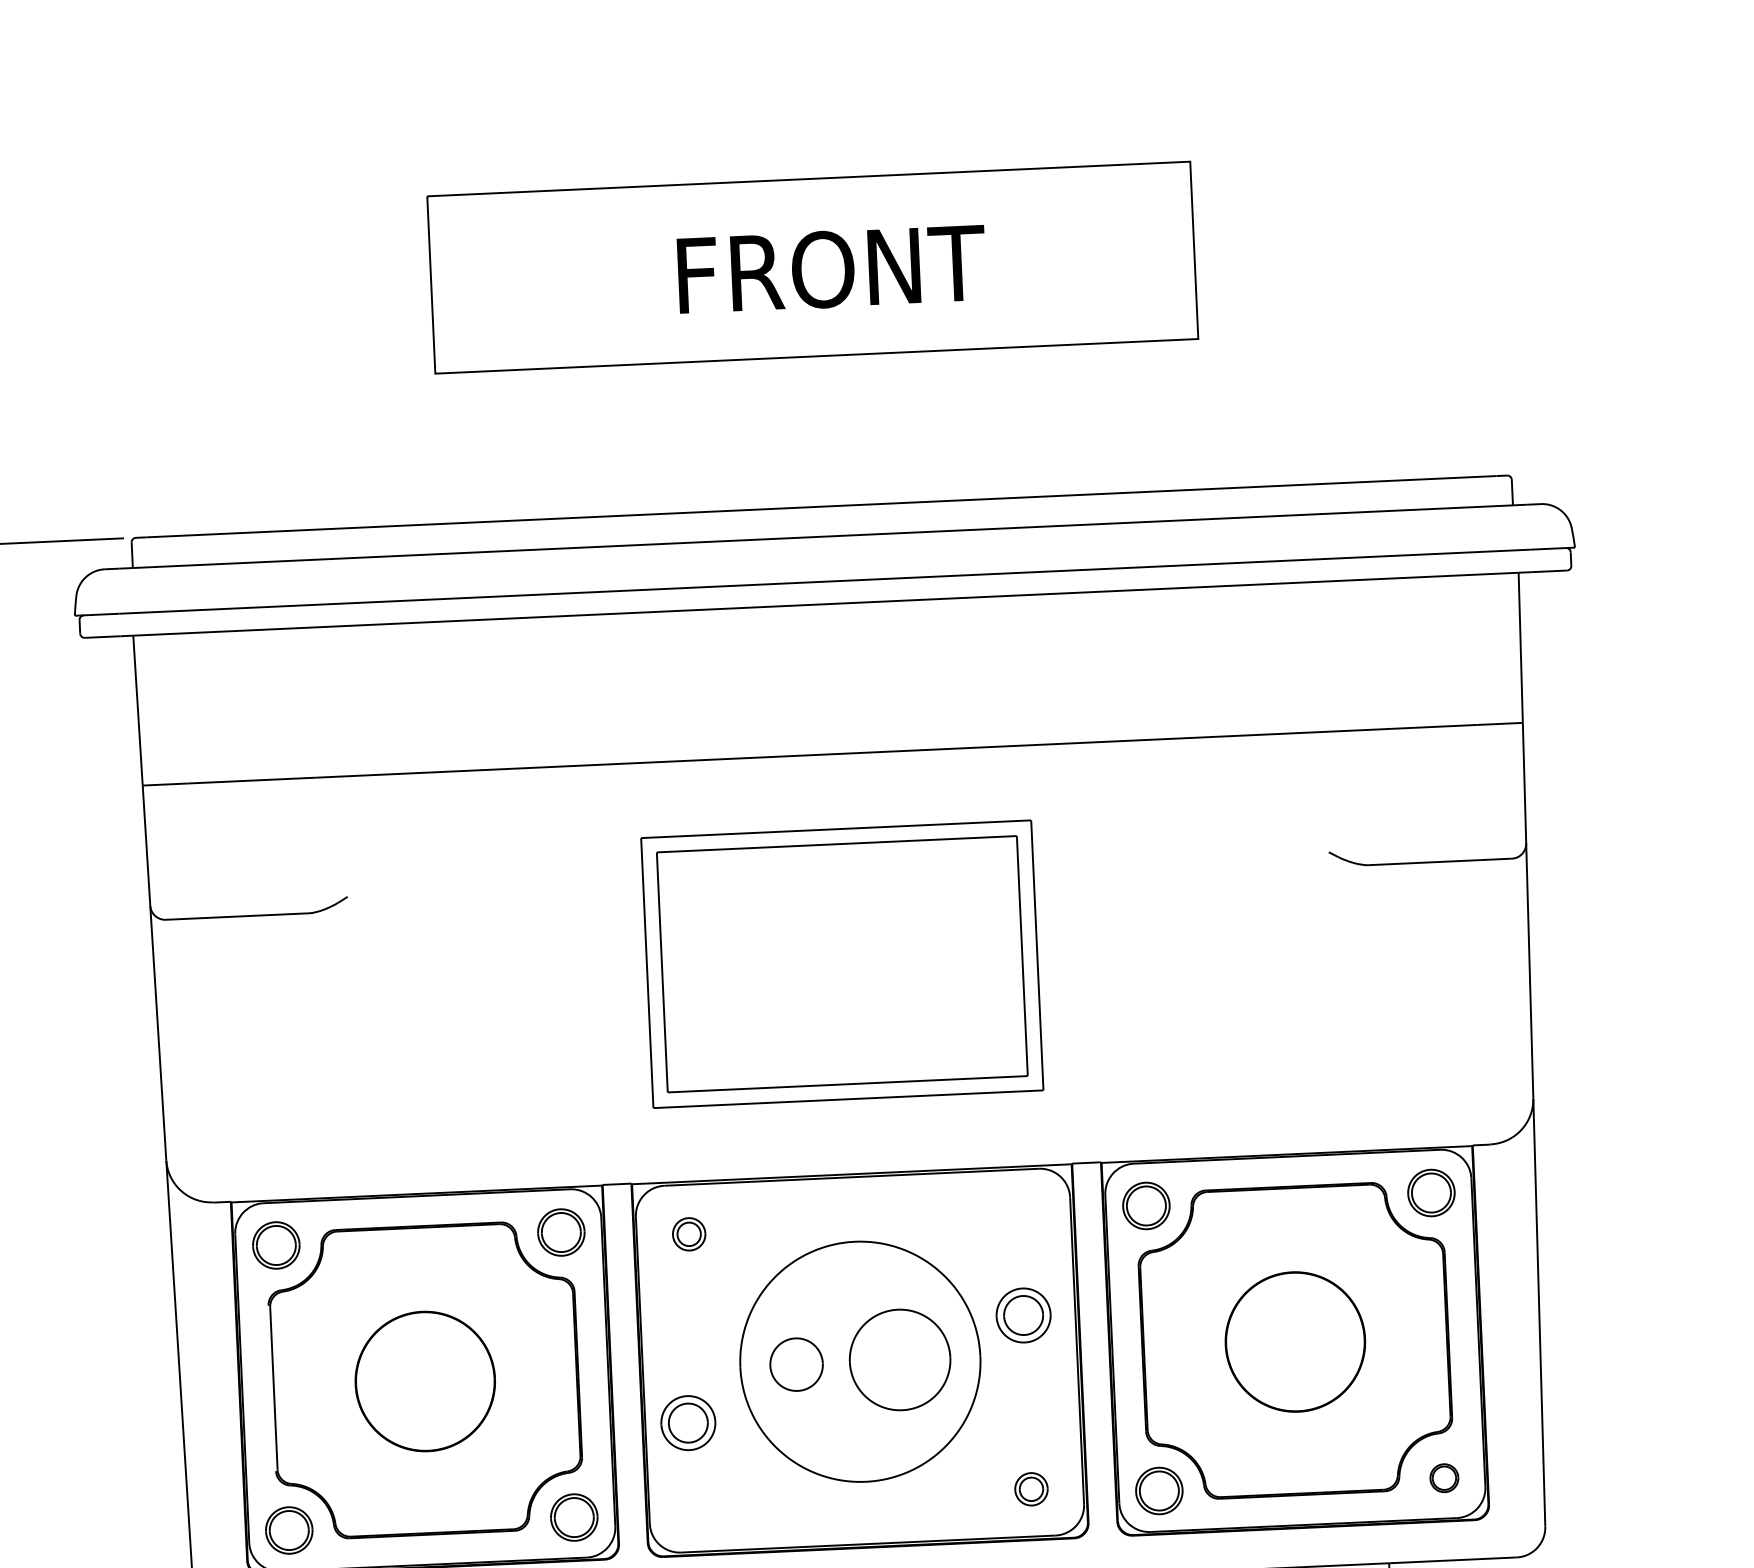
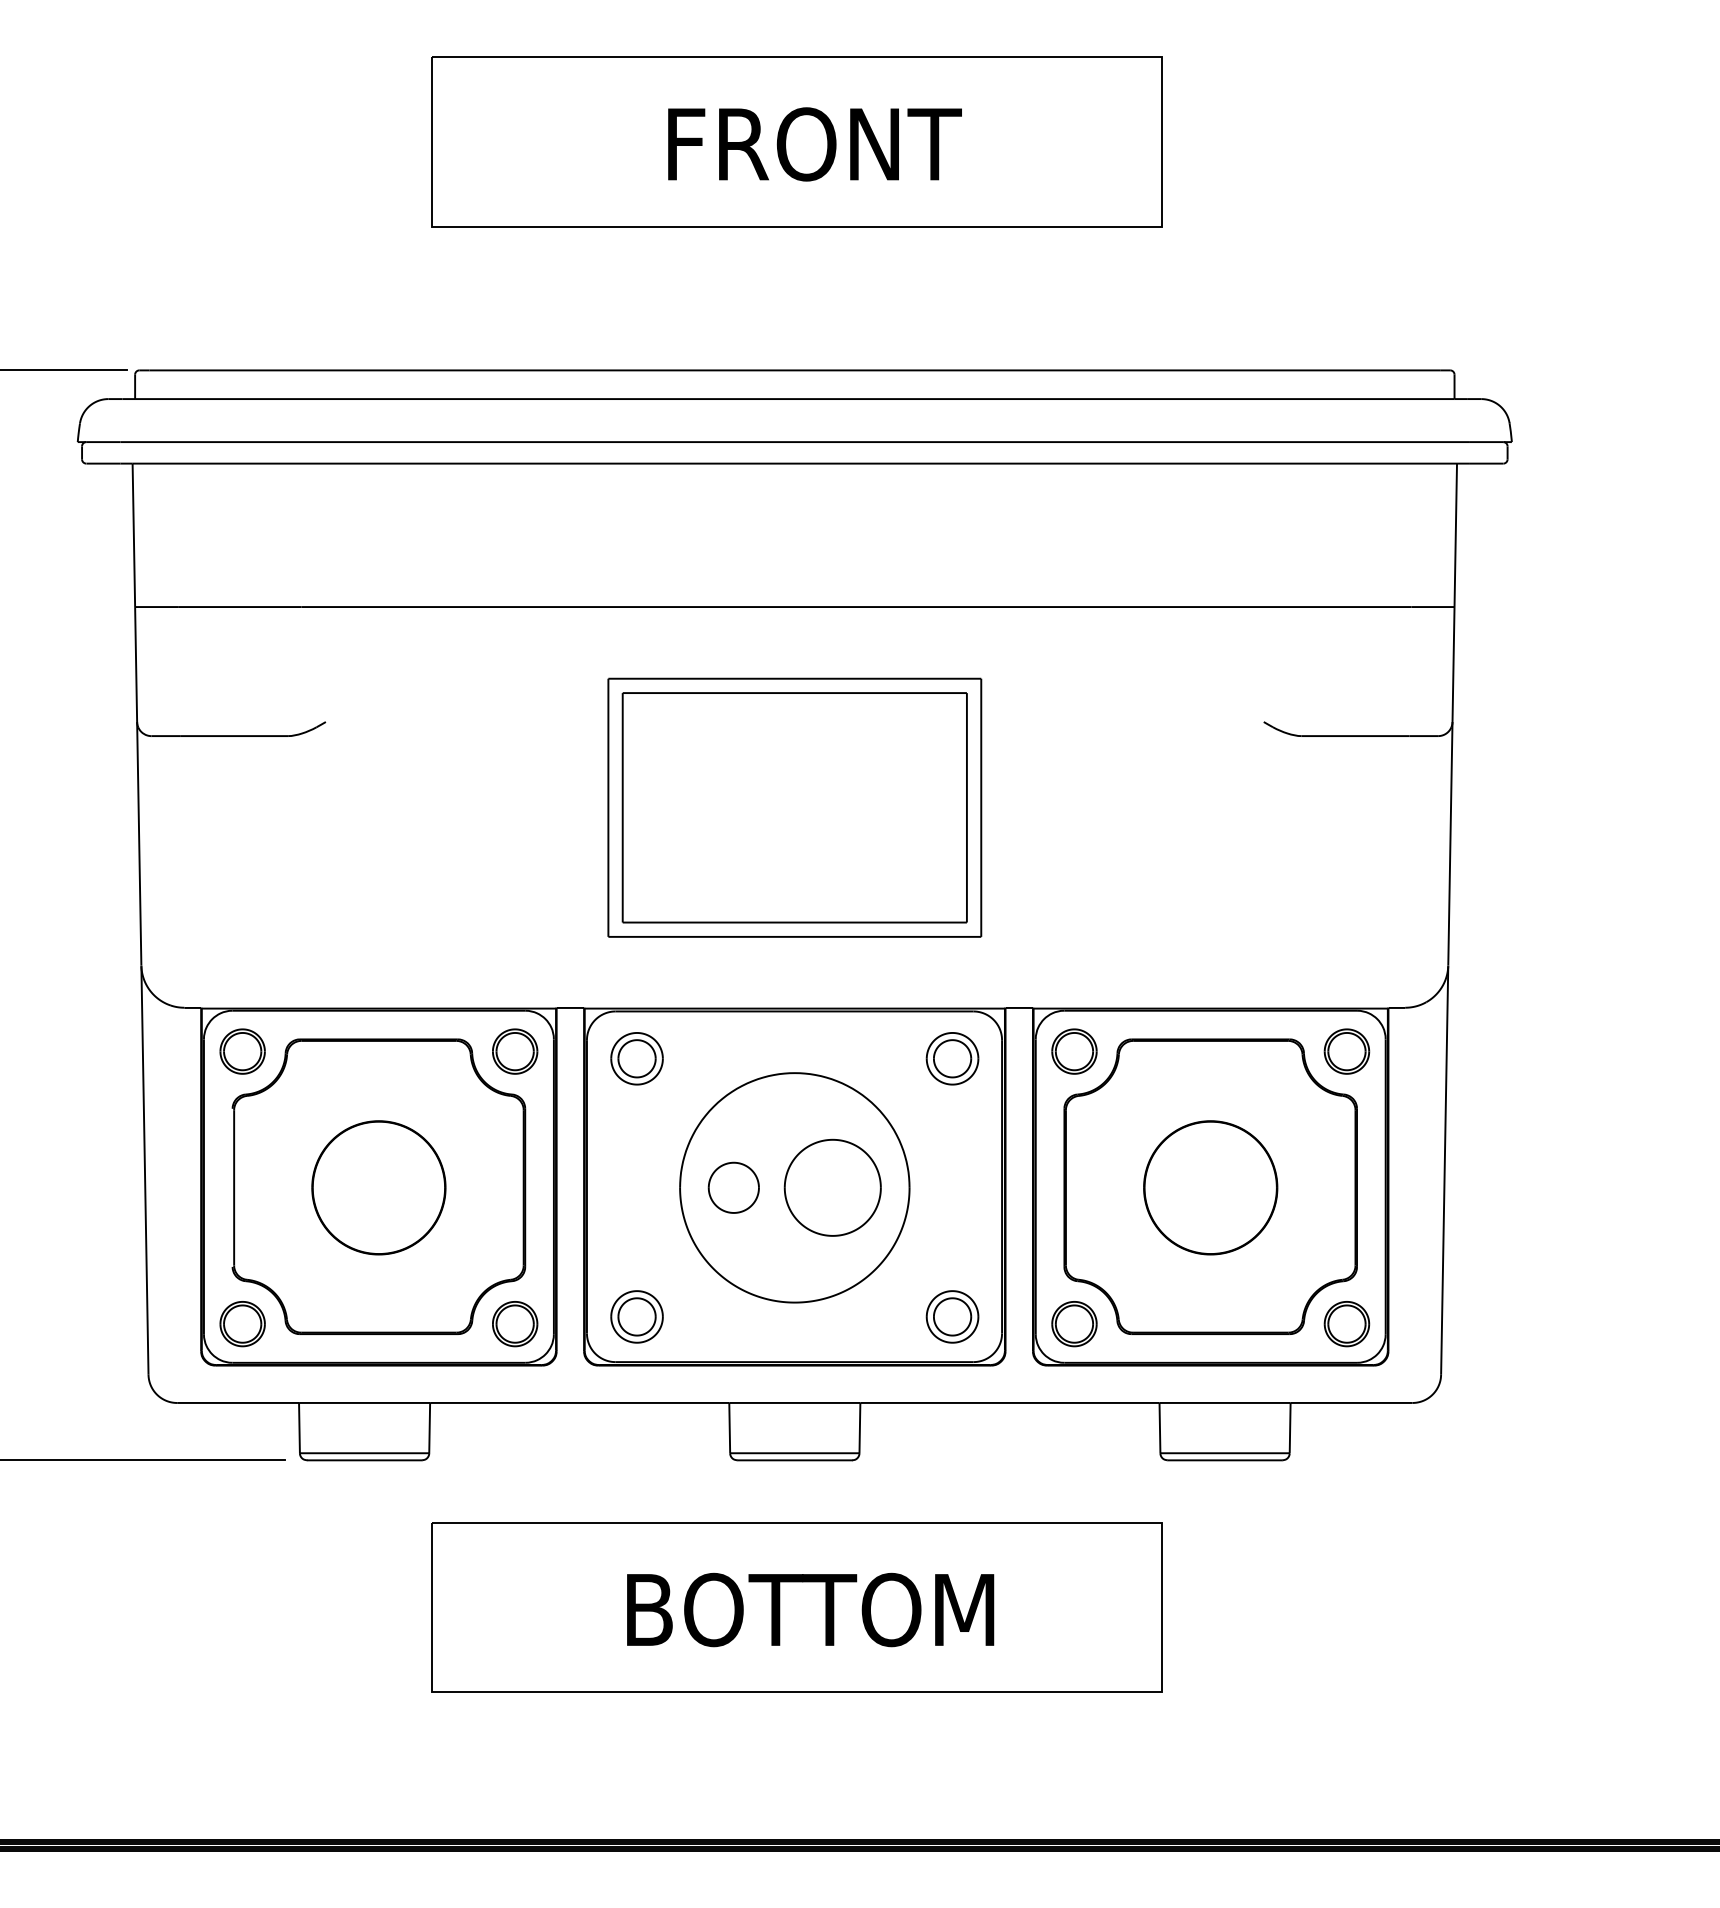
part: (688, 1233) -> (636, 1058), size x1.67
part: (1023, 1315) -> (952, 1058), moved
part: (687, 1422) -> (636, 1316), moved
part: (1443, 1478) -> (1346, 1324), size x1.67
part: (1031, 1488) -> (952, 1316), size x1.67

